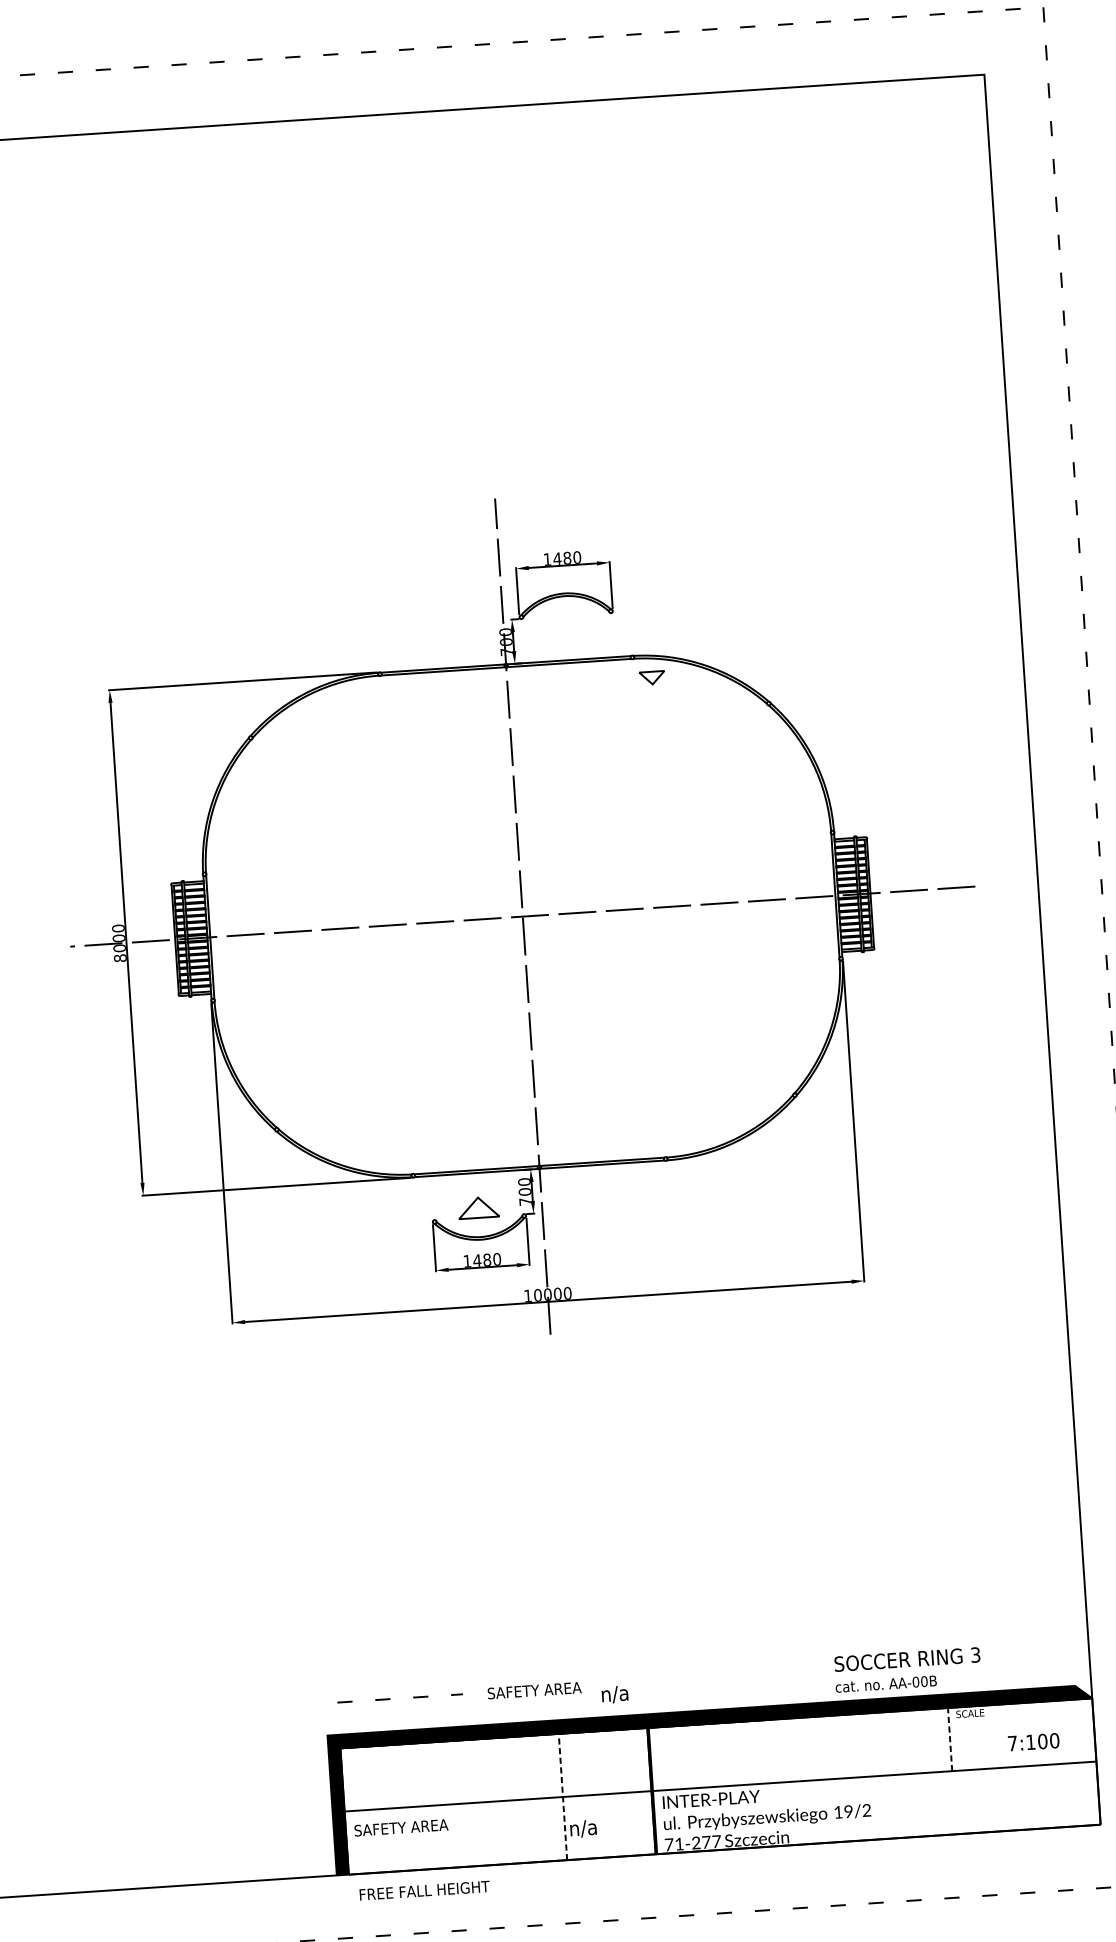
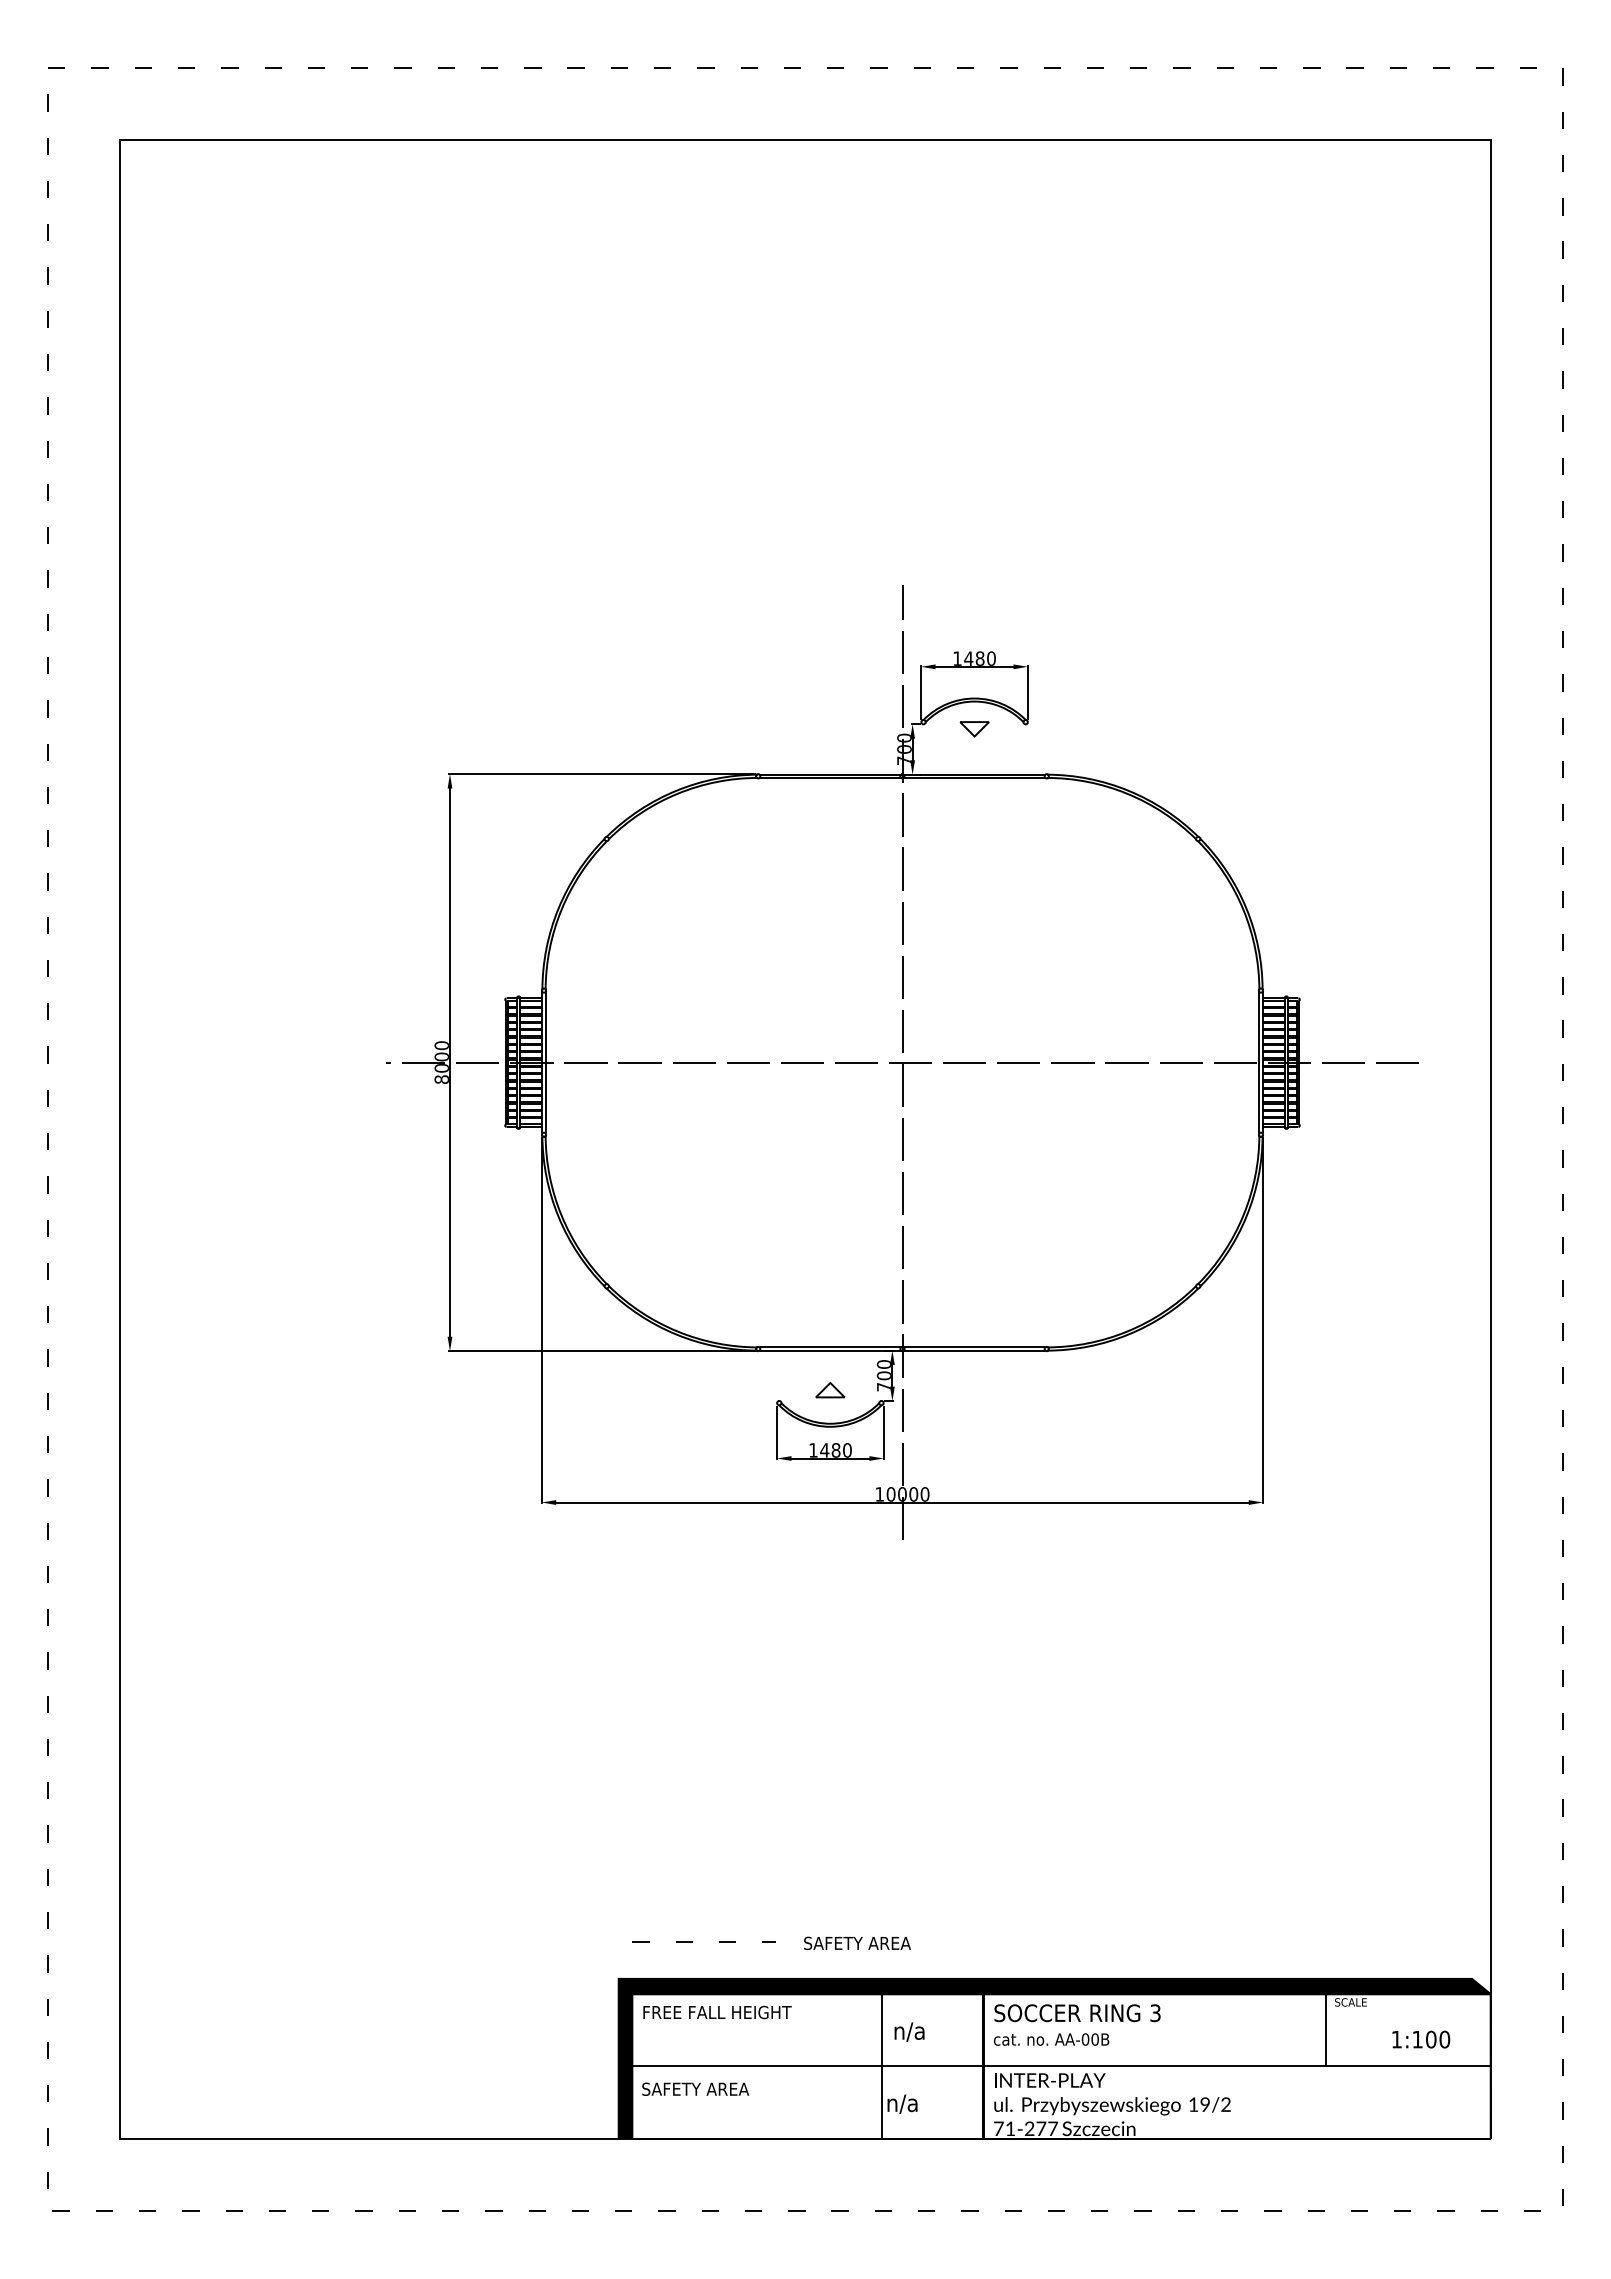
part: (652, 678) -> (974, 729), moved
part: (478, 1207) -> (830, 1389), size x0.62
text: (908, 1669) -> (1077, 2024), moved
text: (614, 1694) -> (909, 2031), moved
line: (950, 1738) -> (1326, 2029), dashed -> solid
text: (1012, 1743) -> (1396, 2039), 7:100 -> 1:100
line: (562, 1796) -> (881, 2065), dashed -> solid
text: (424, 1890) -> (717, 2012), moved

